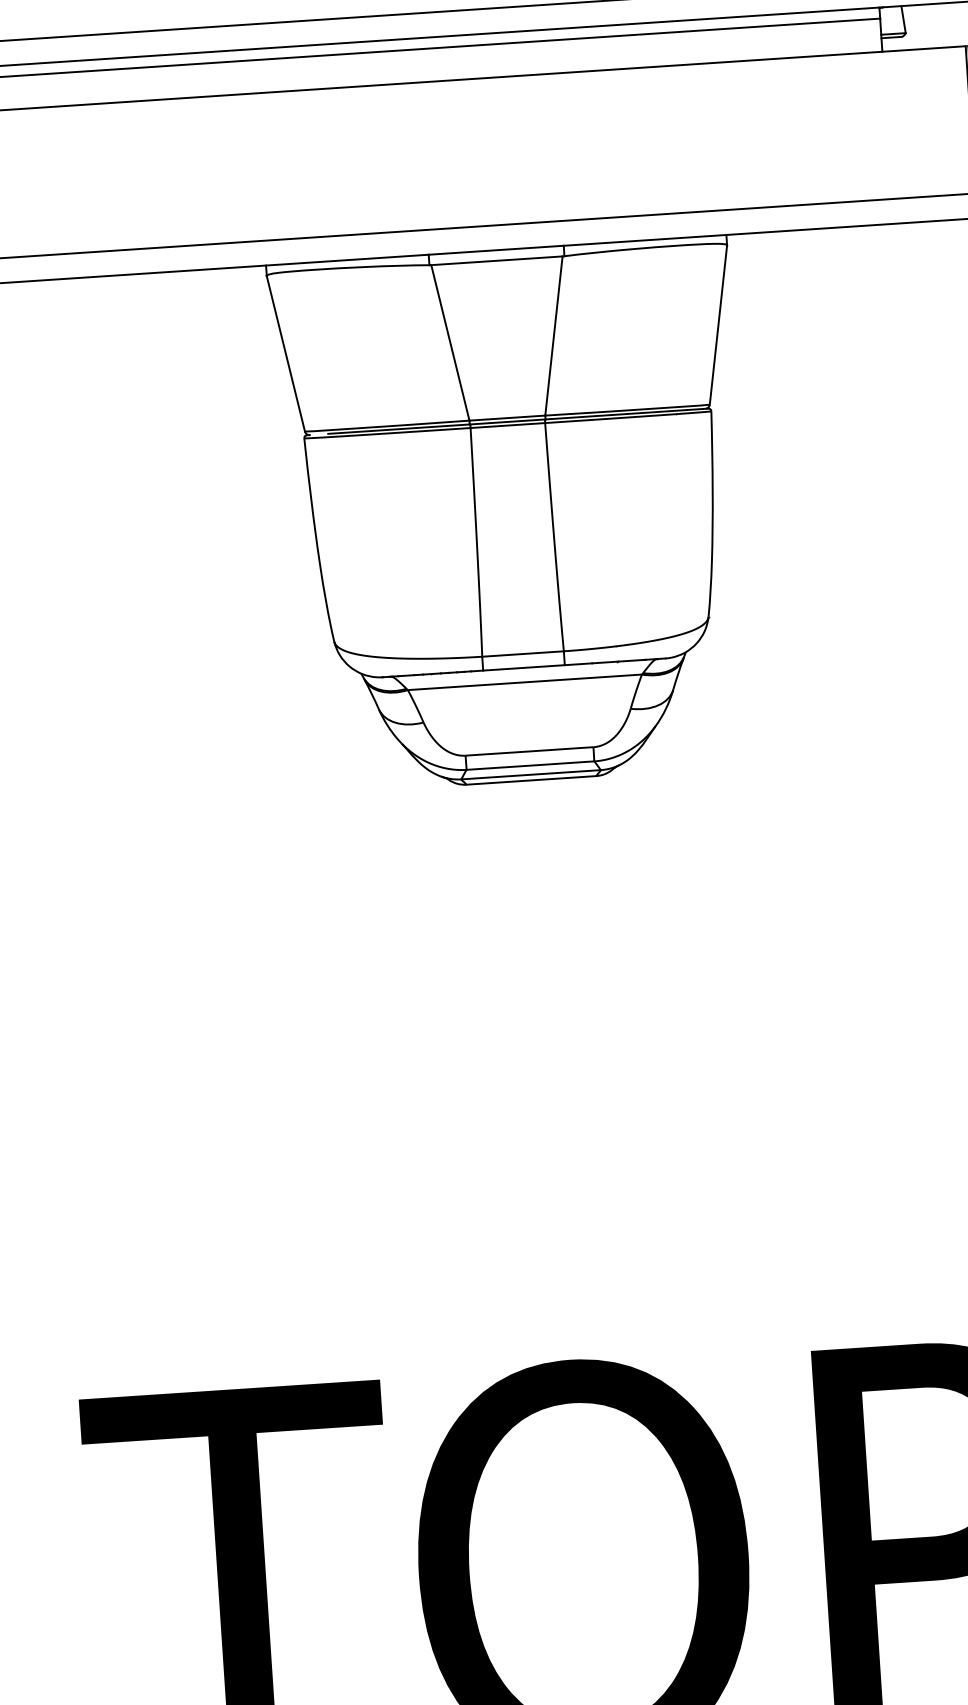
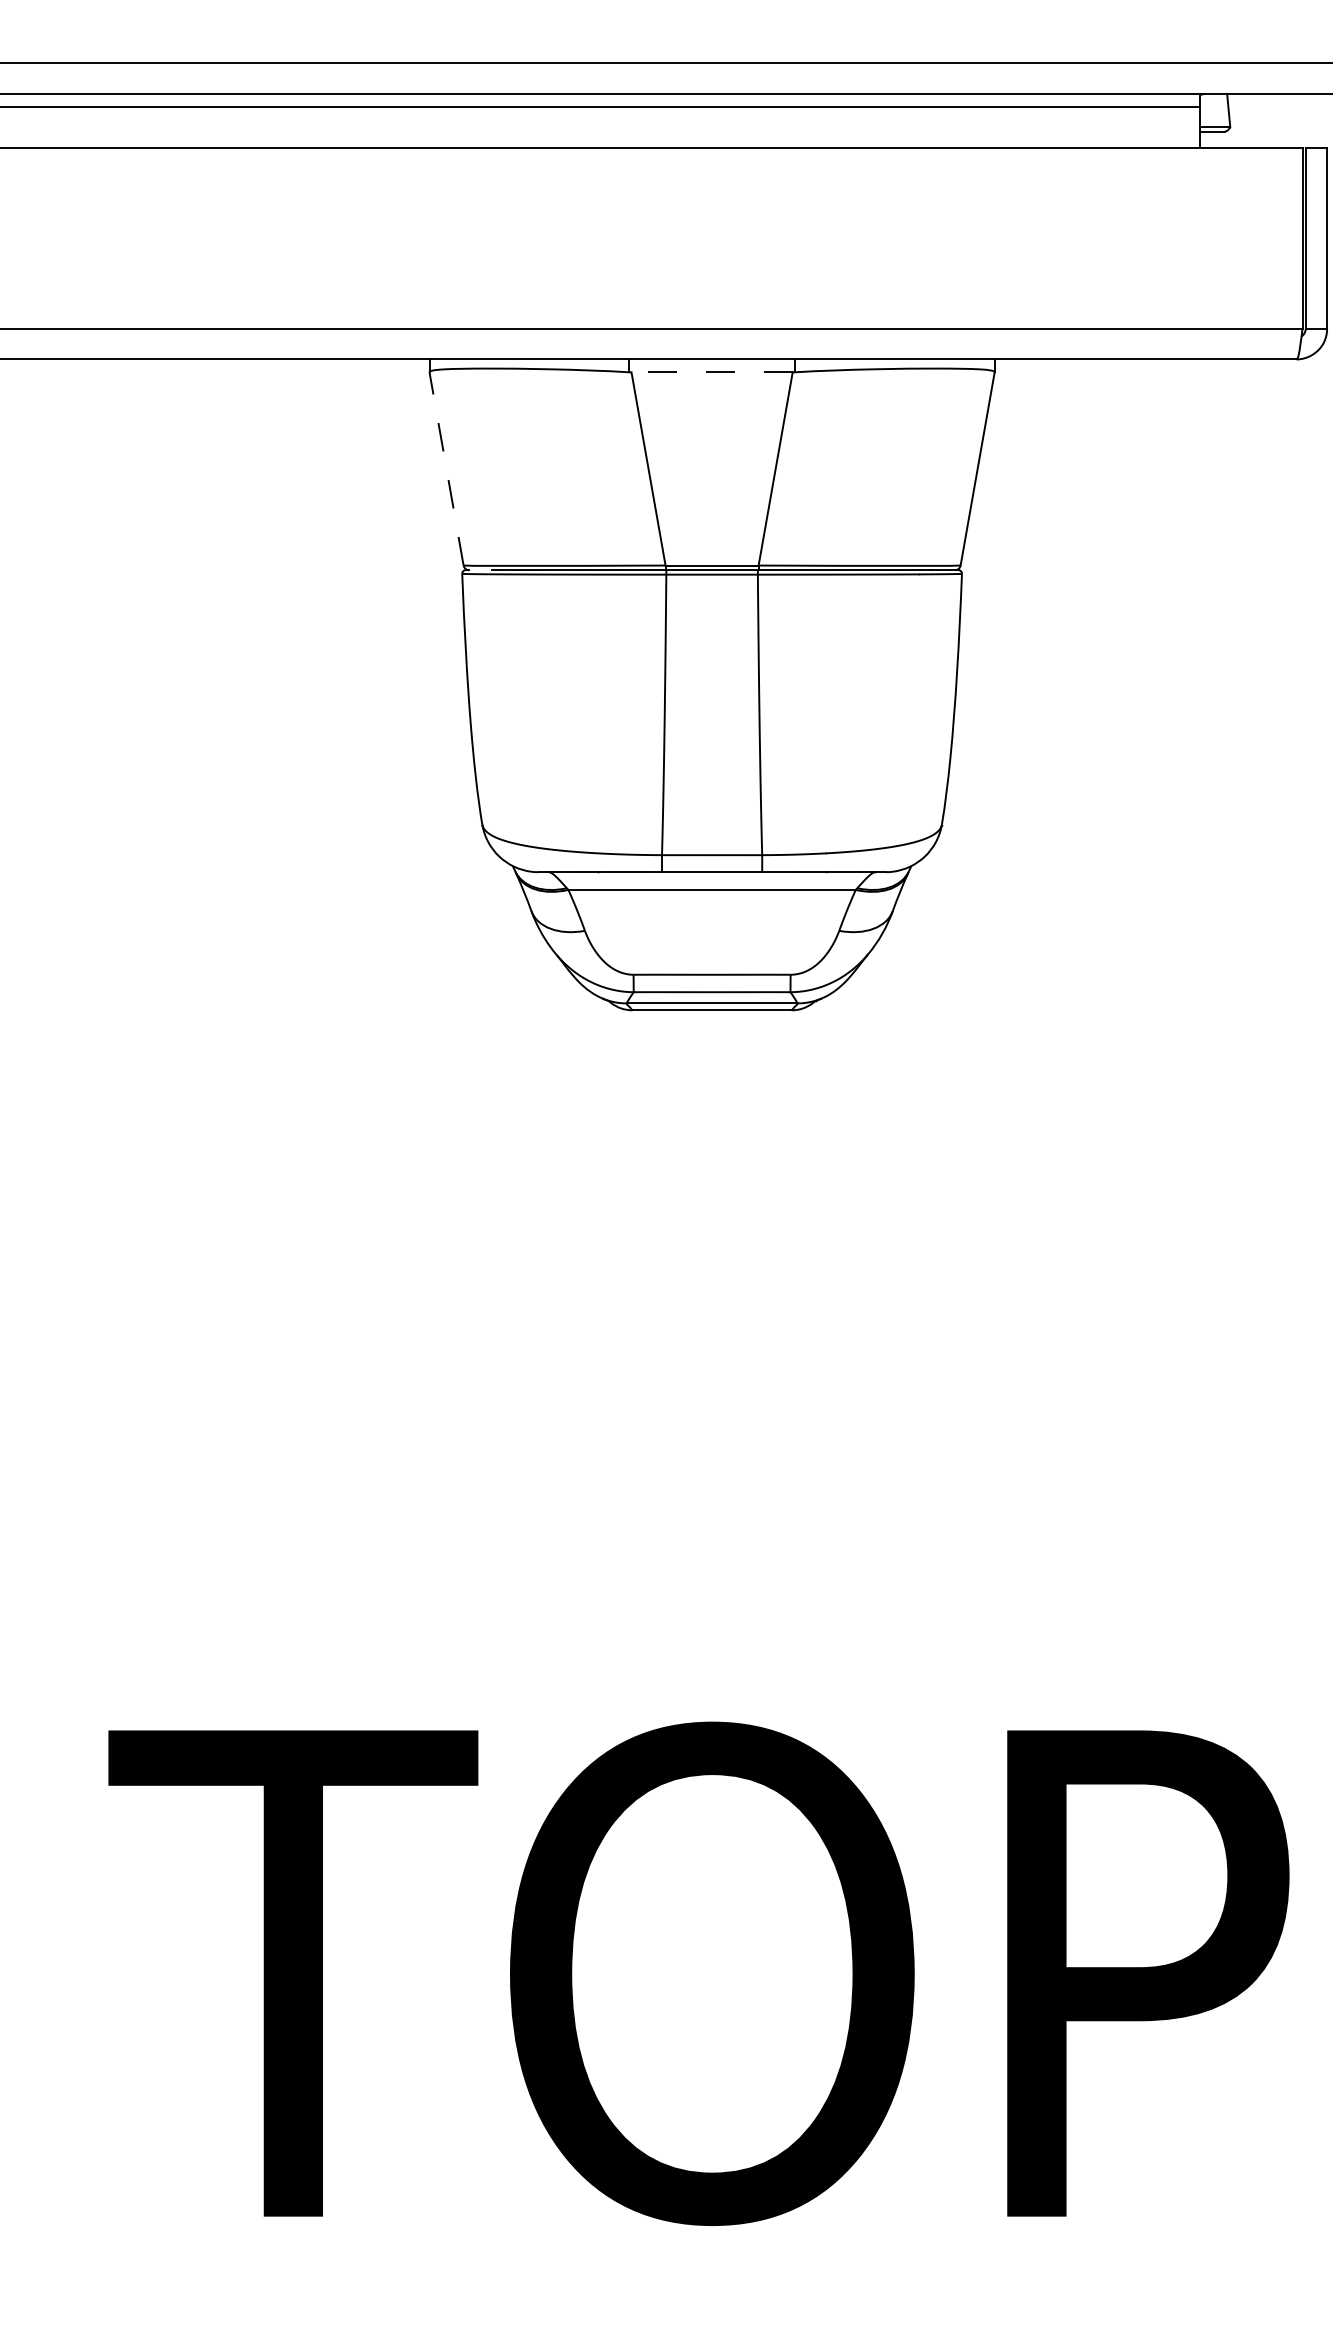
line: (497, 260) -> (712, 372), solid -> dashed
line: (285, 353) -> (446, 468), solid -> dashed

